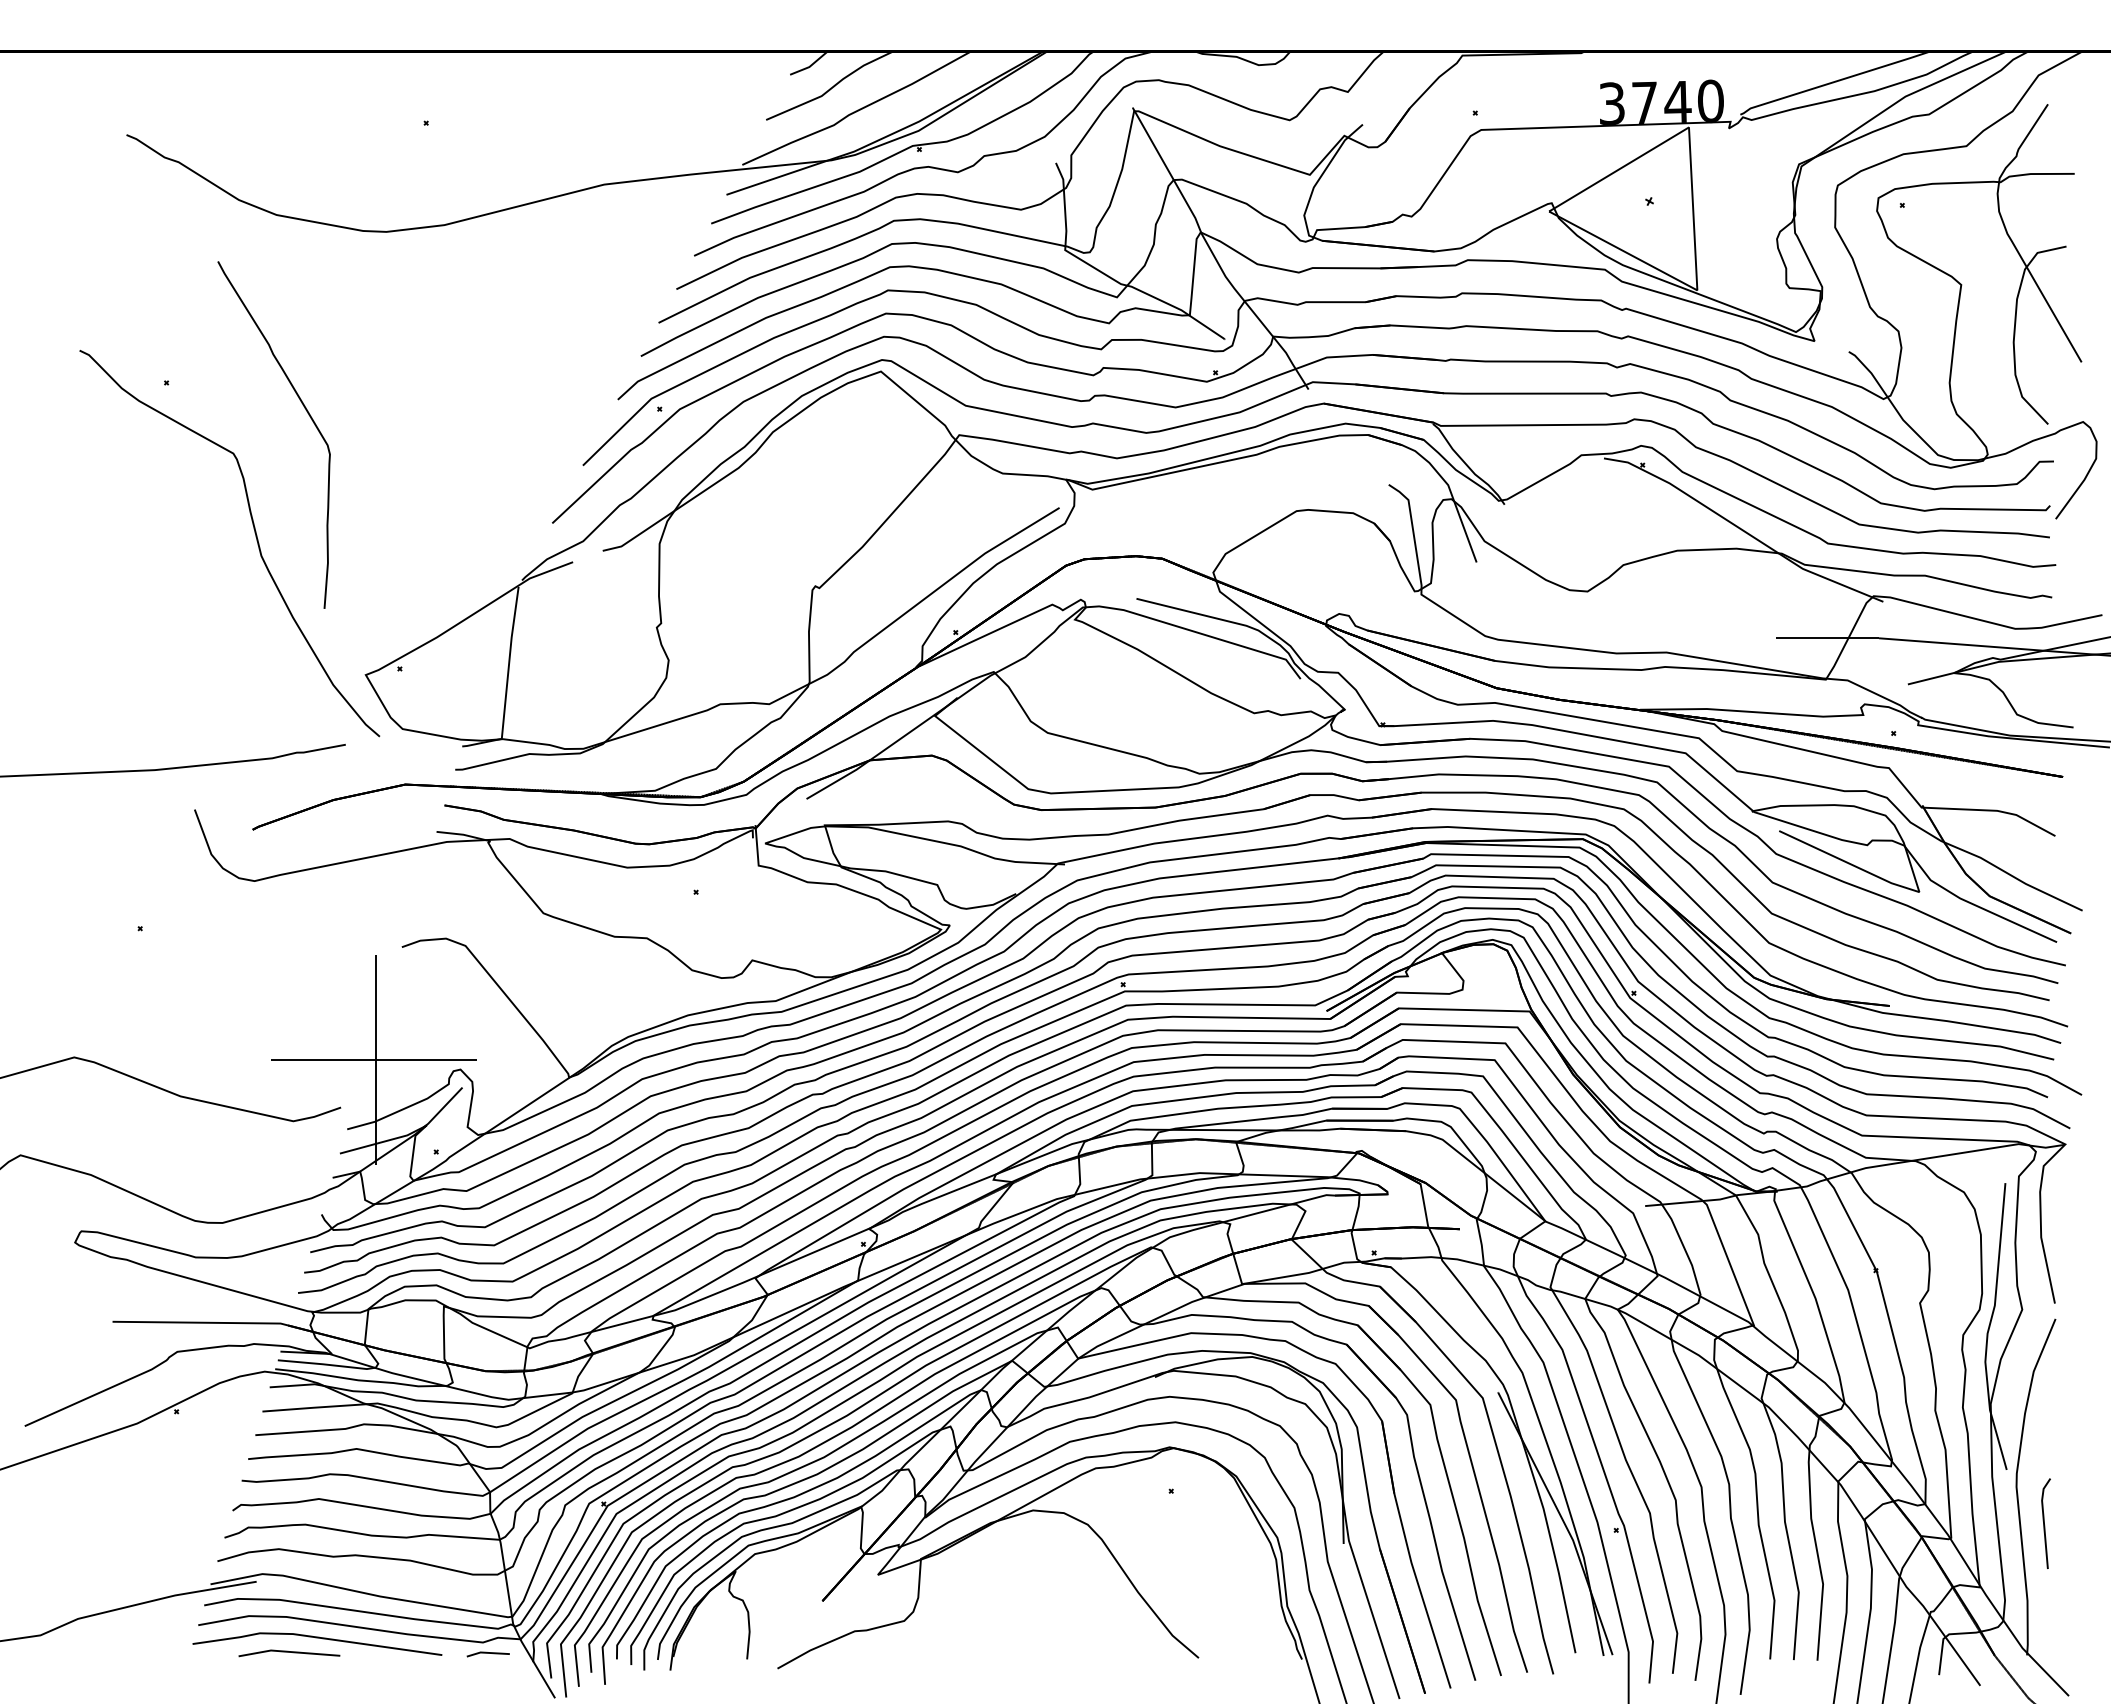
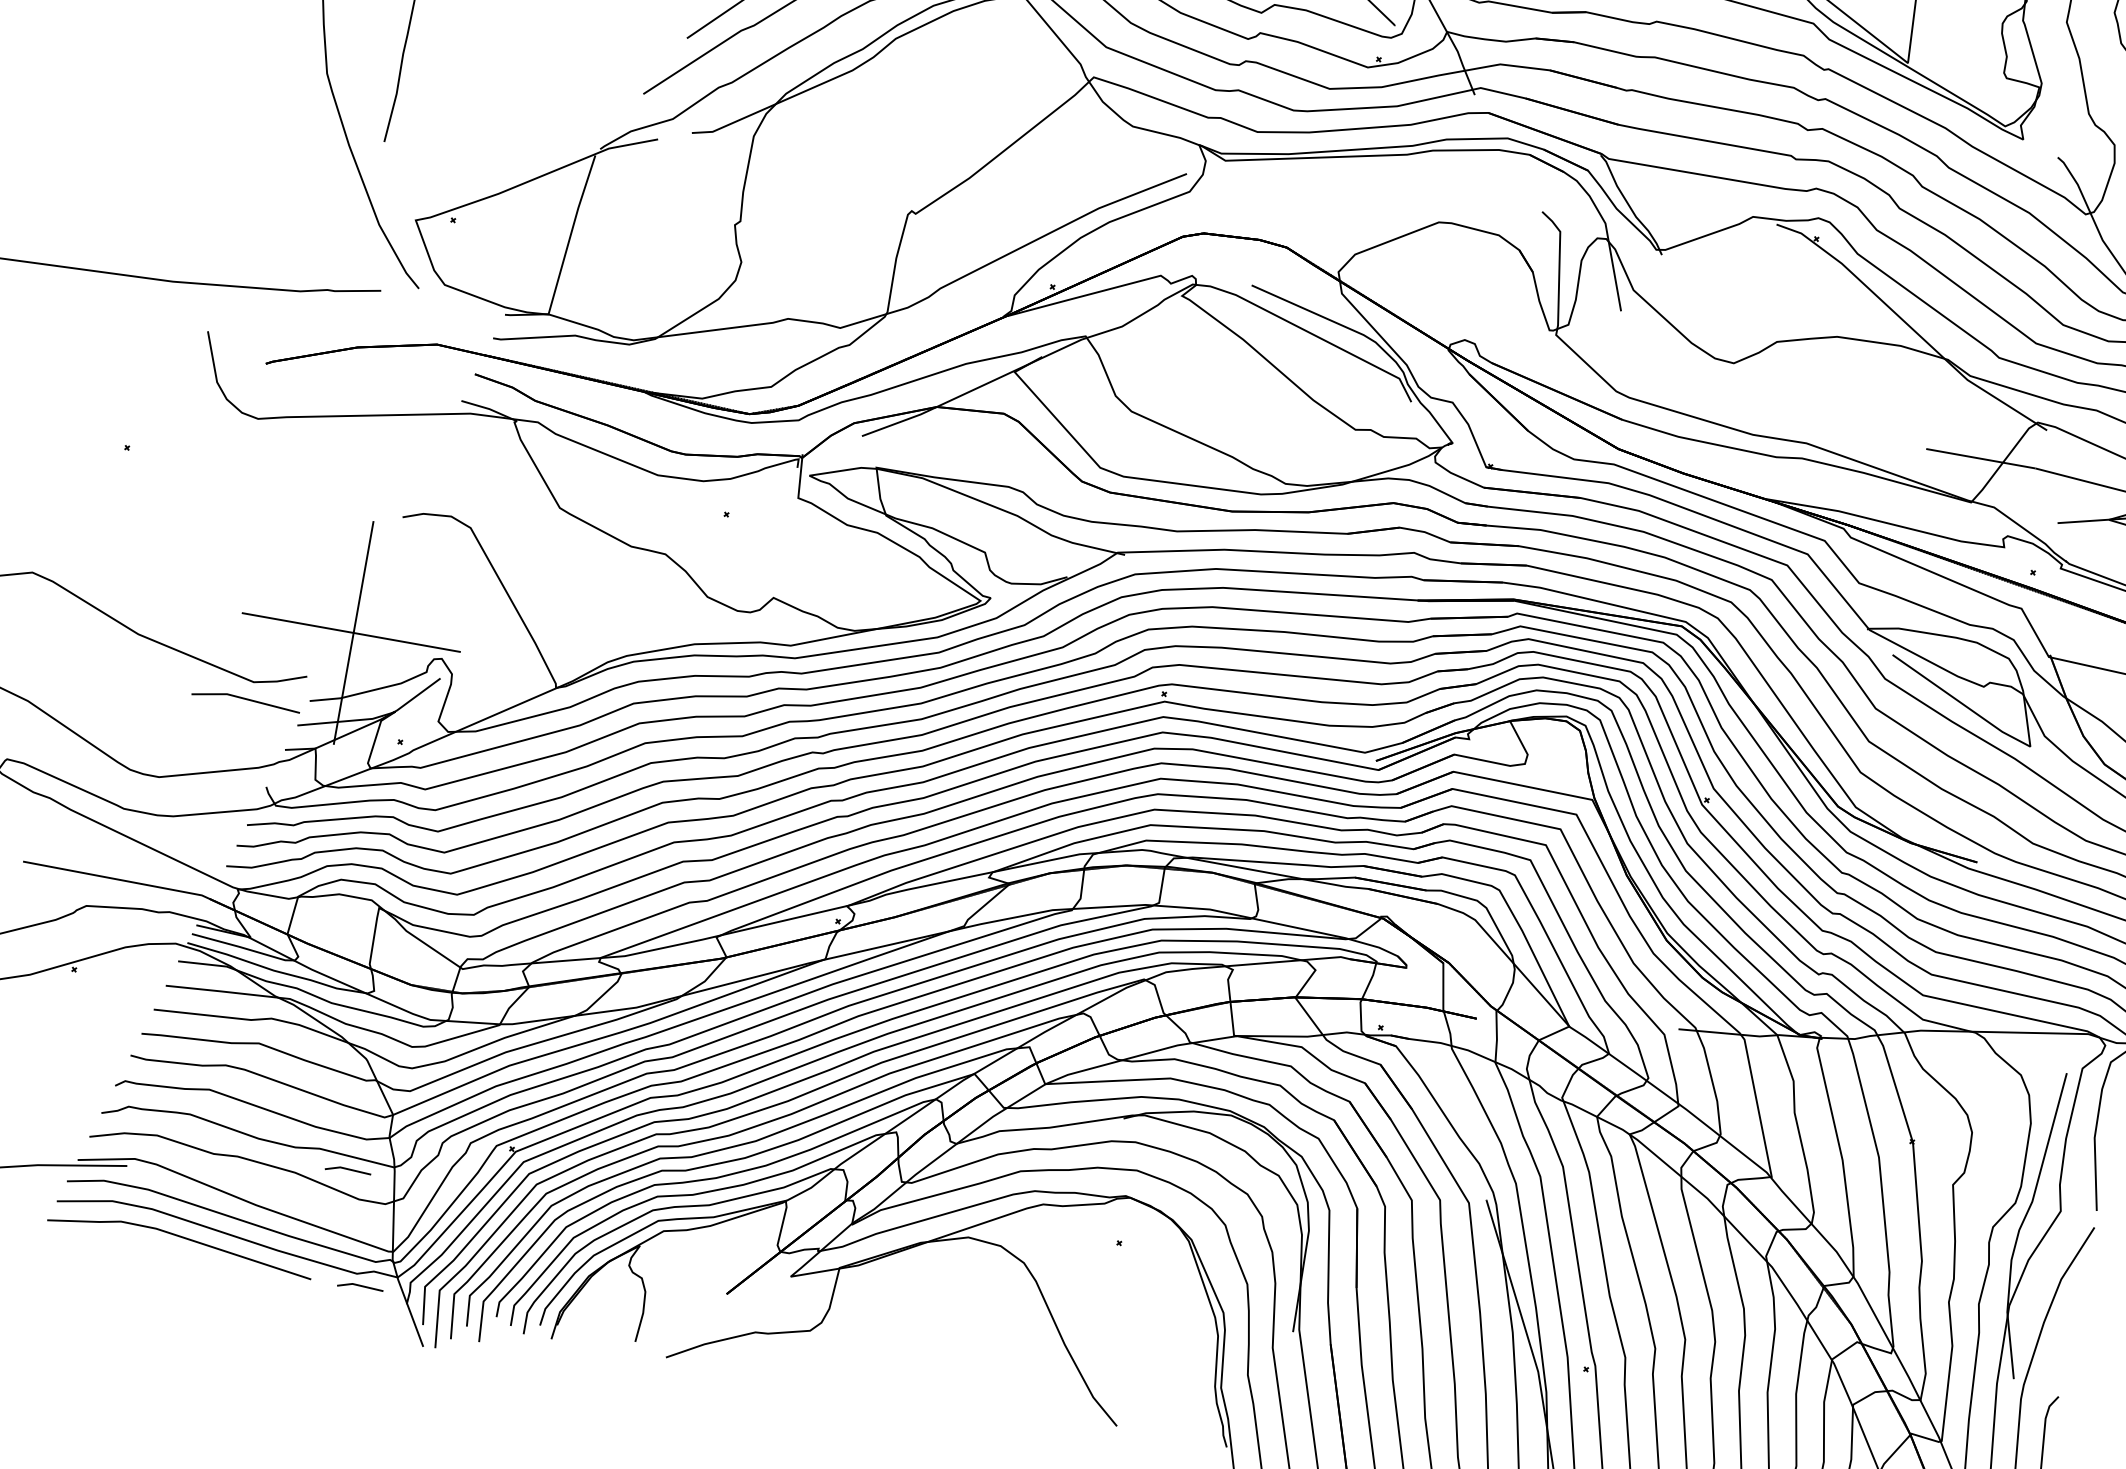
line: (457, 1549) -> (347, 1169), added
line: (289, 1652) -> (246, 699), moved

